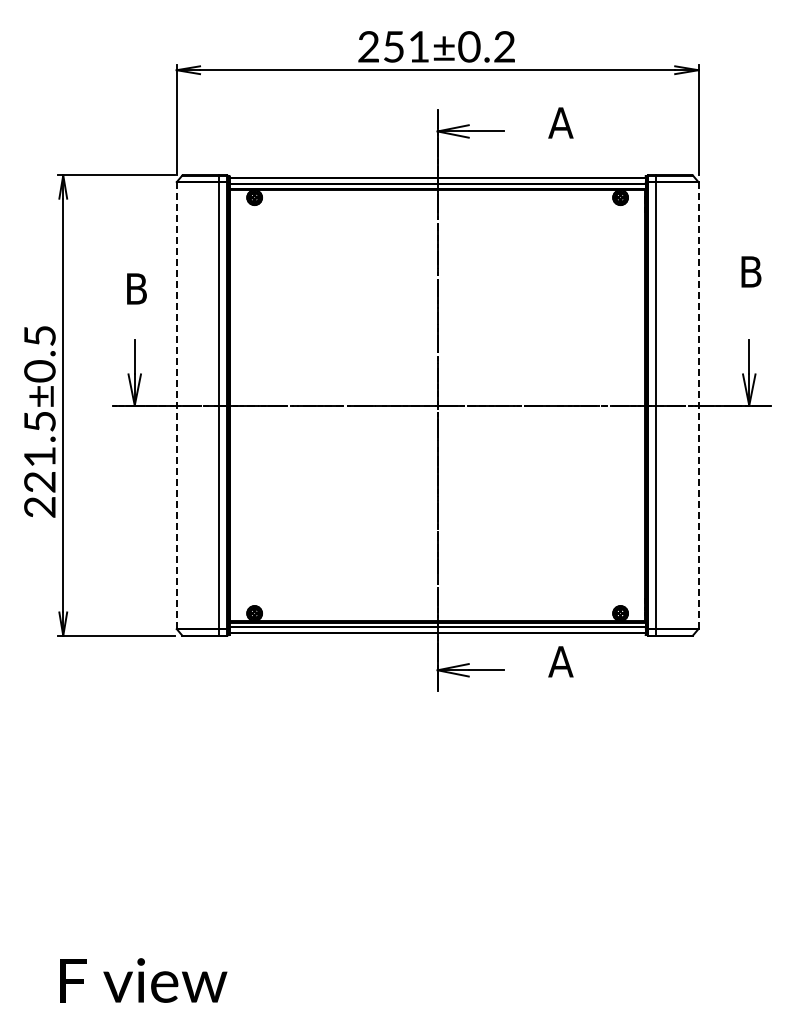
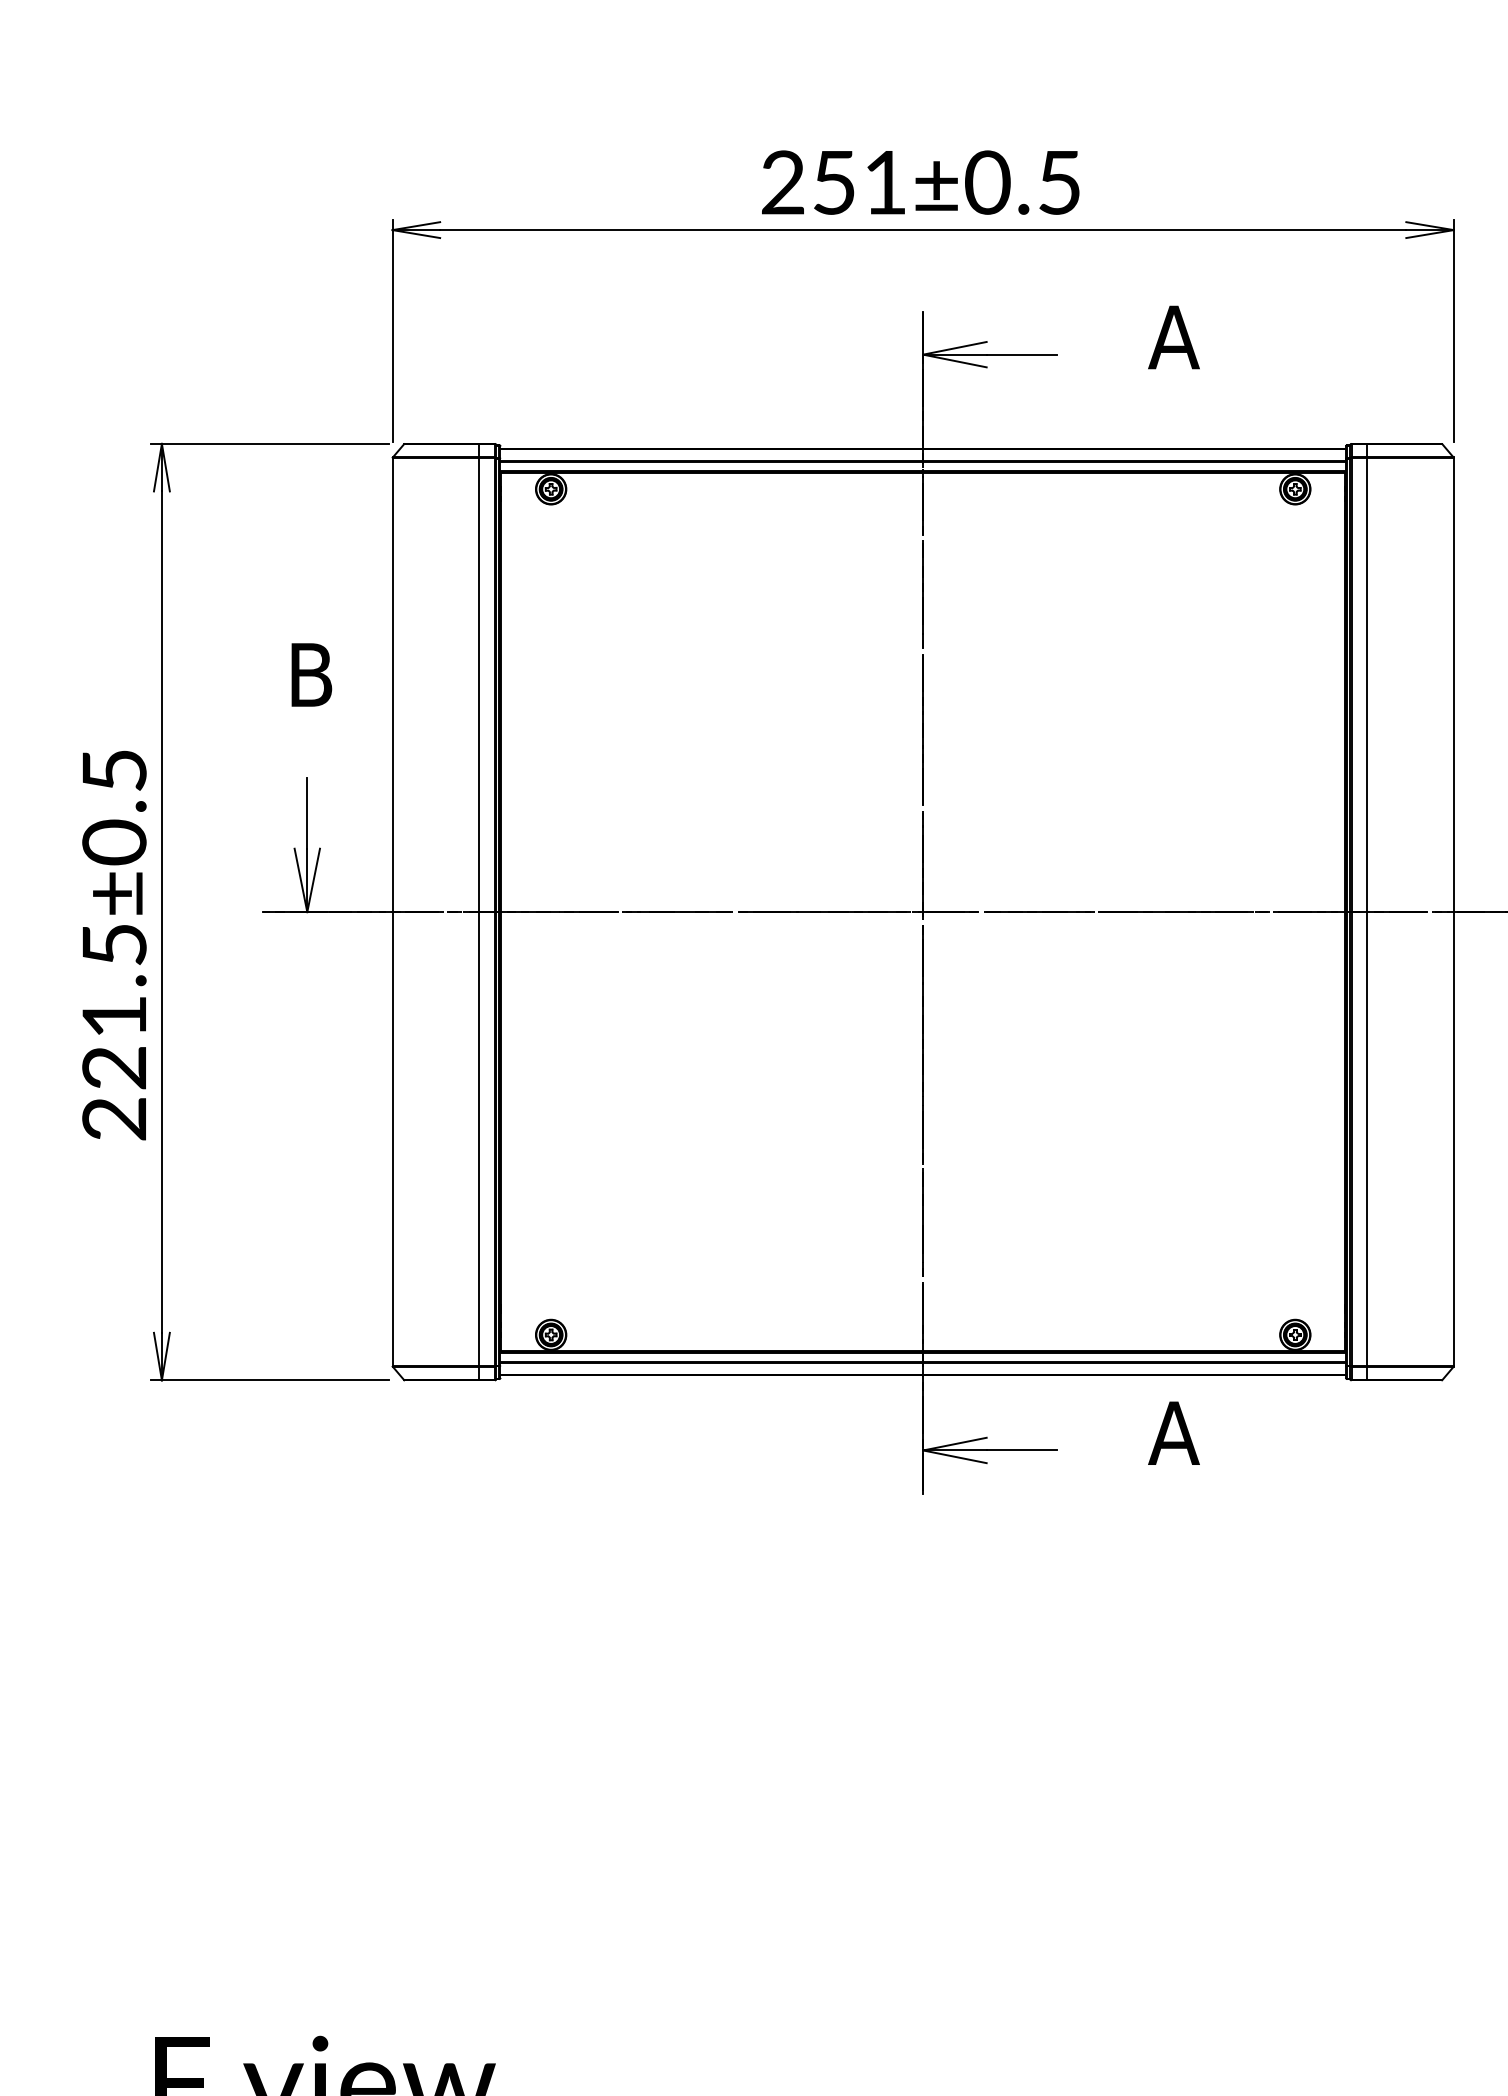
text: (504, 46) -> (1059, 181), 251±0.2 -> 251±0.5
line: (698, 405) -> (1453, 911), dashed -> solid
line: (176, 406) -> (392, 913), dashed -> solid

